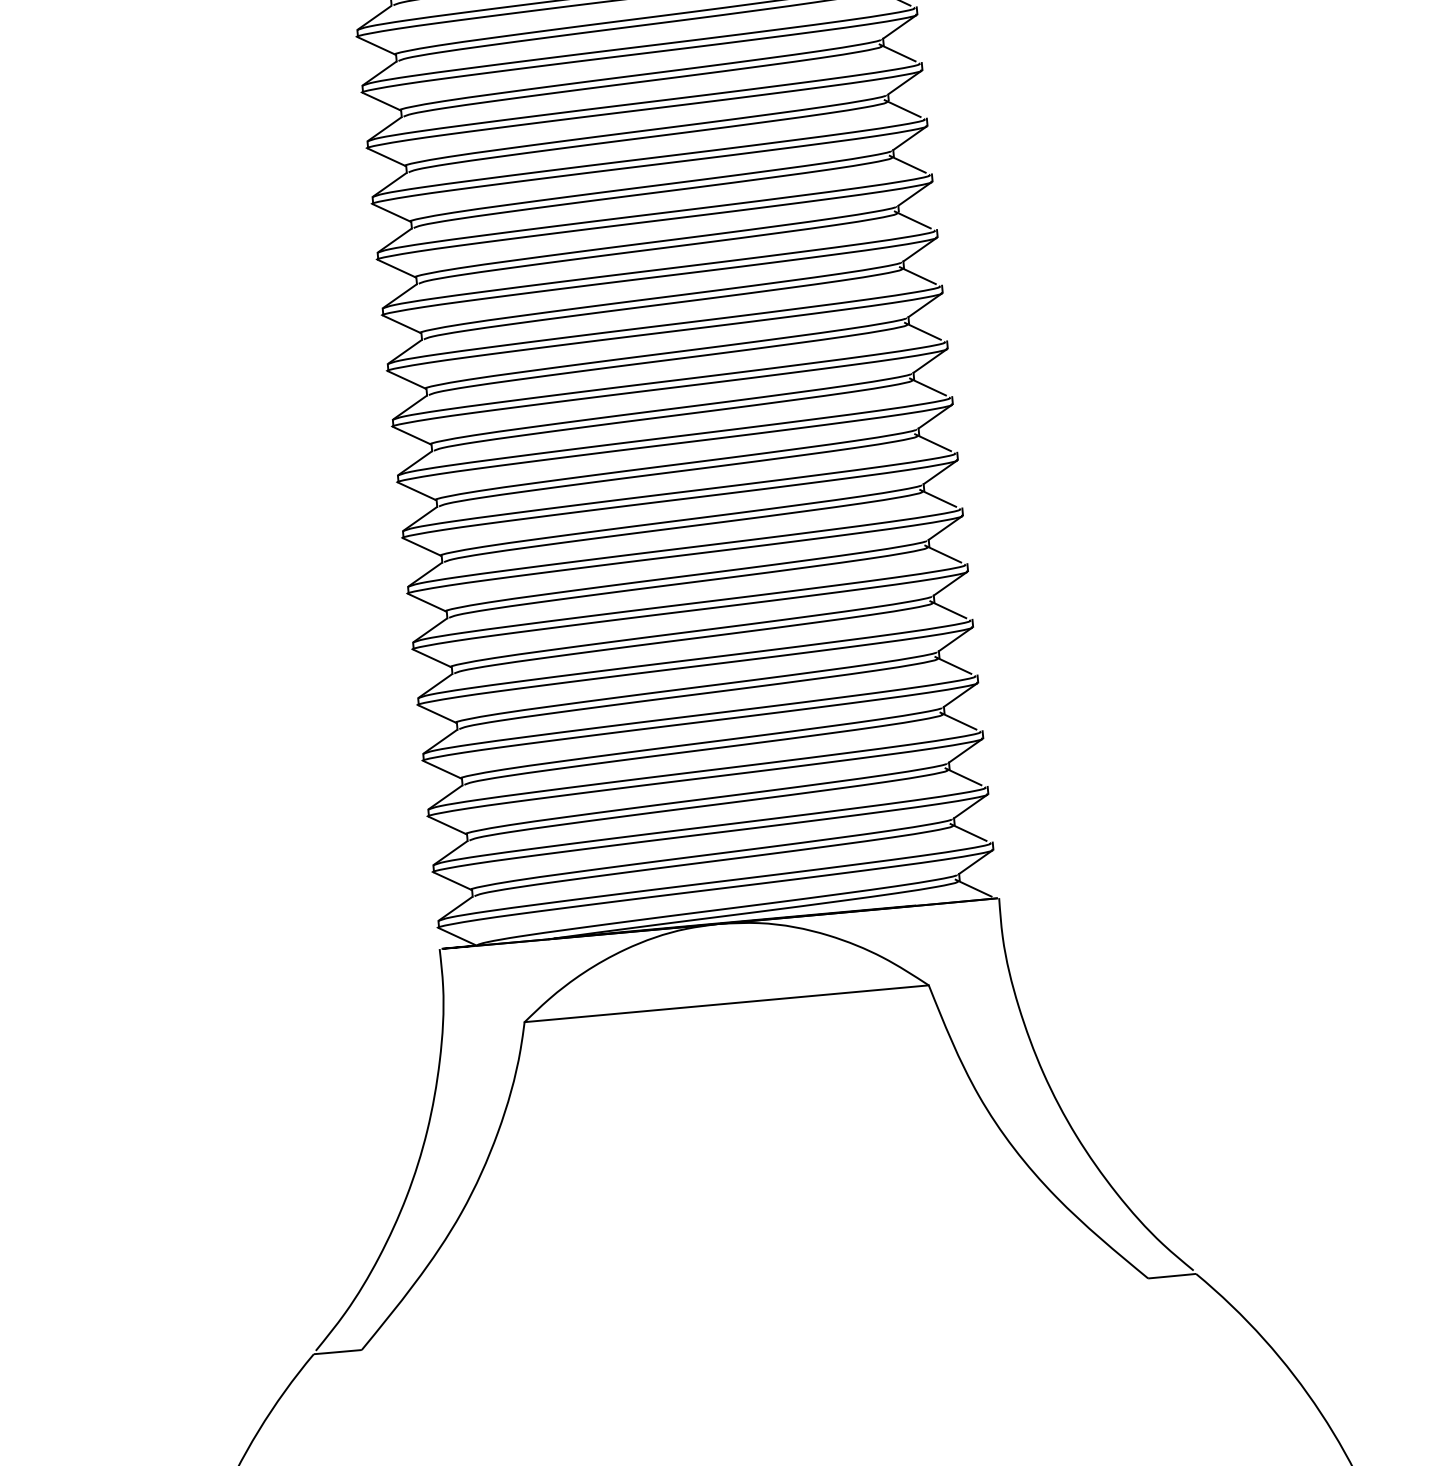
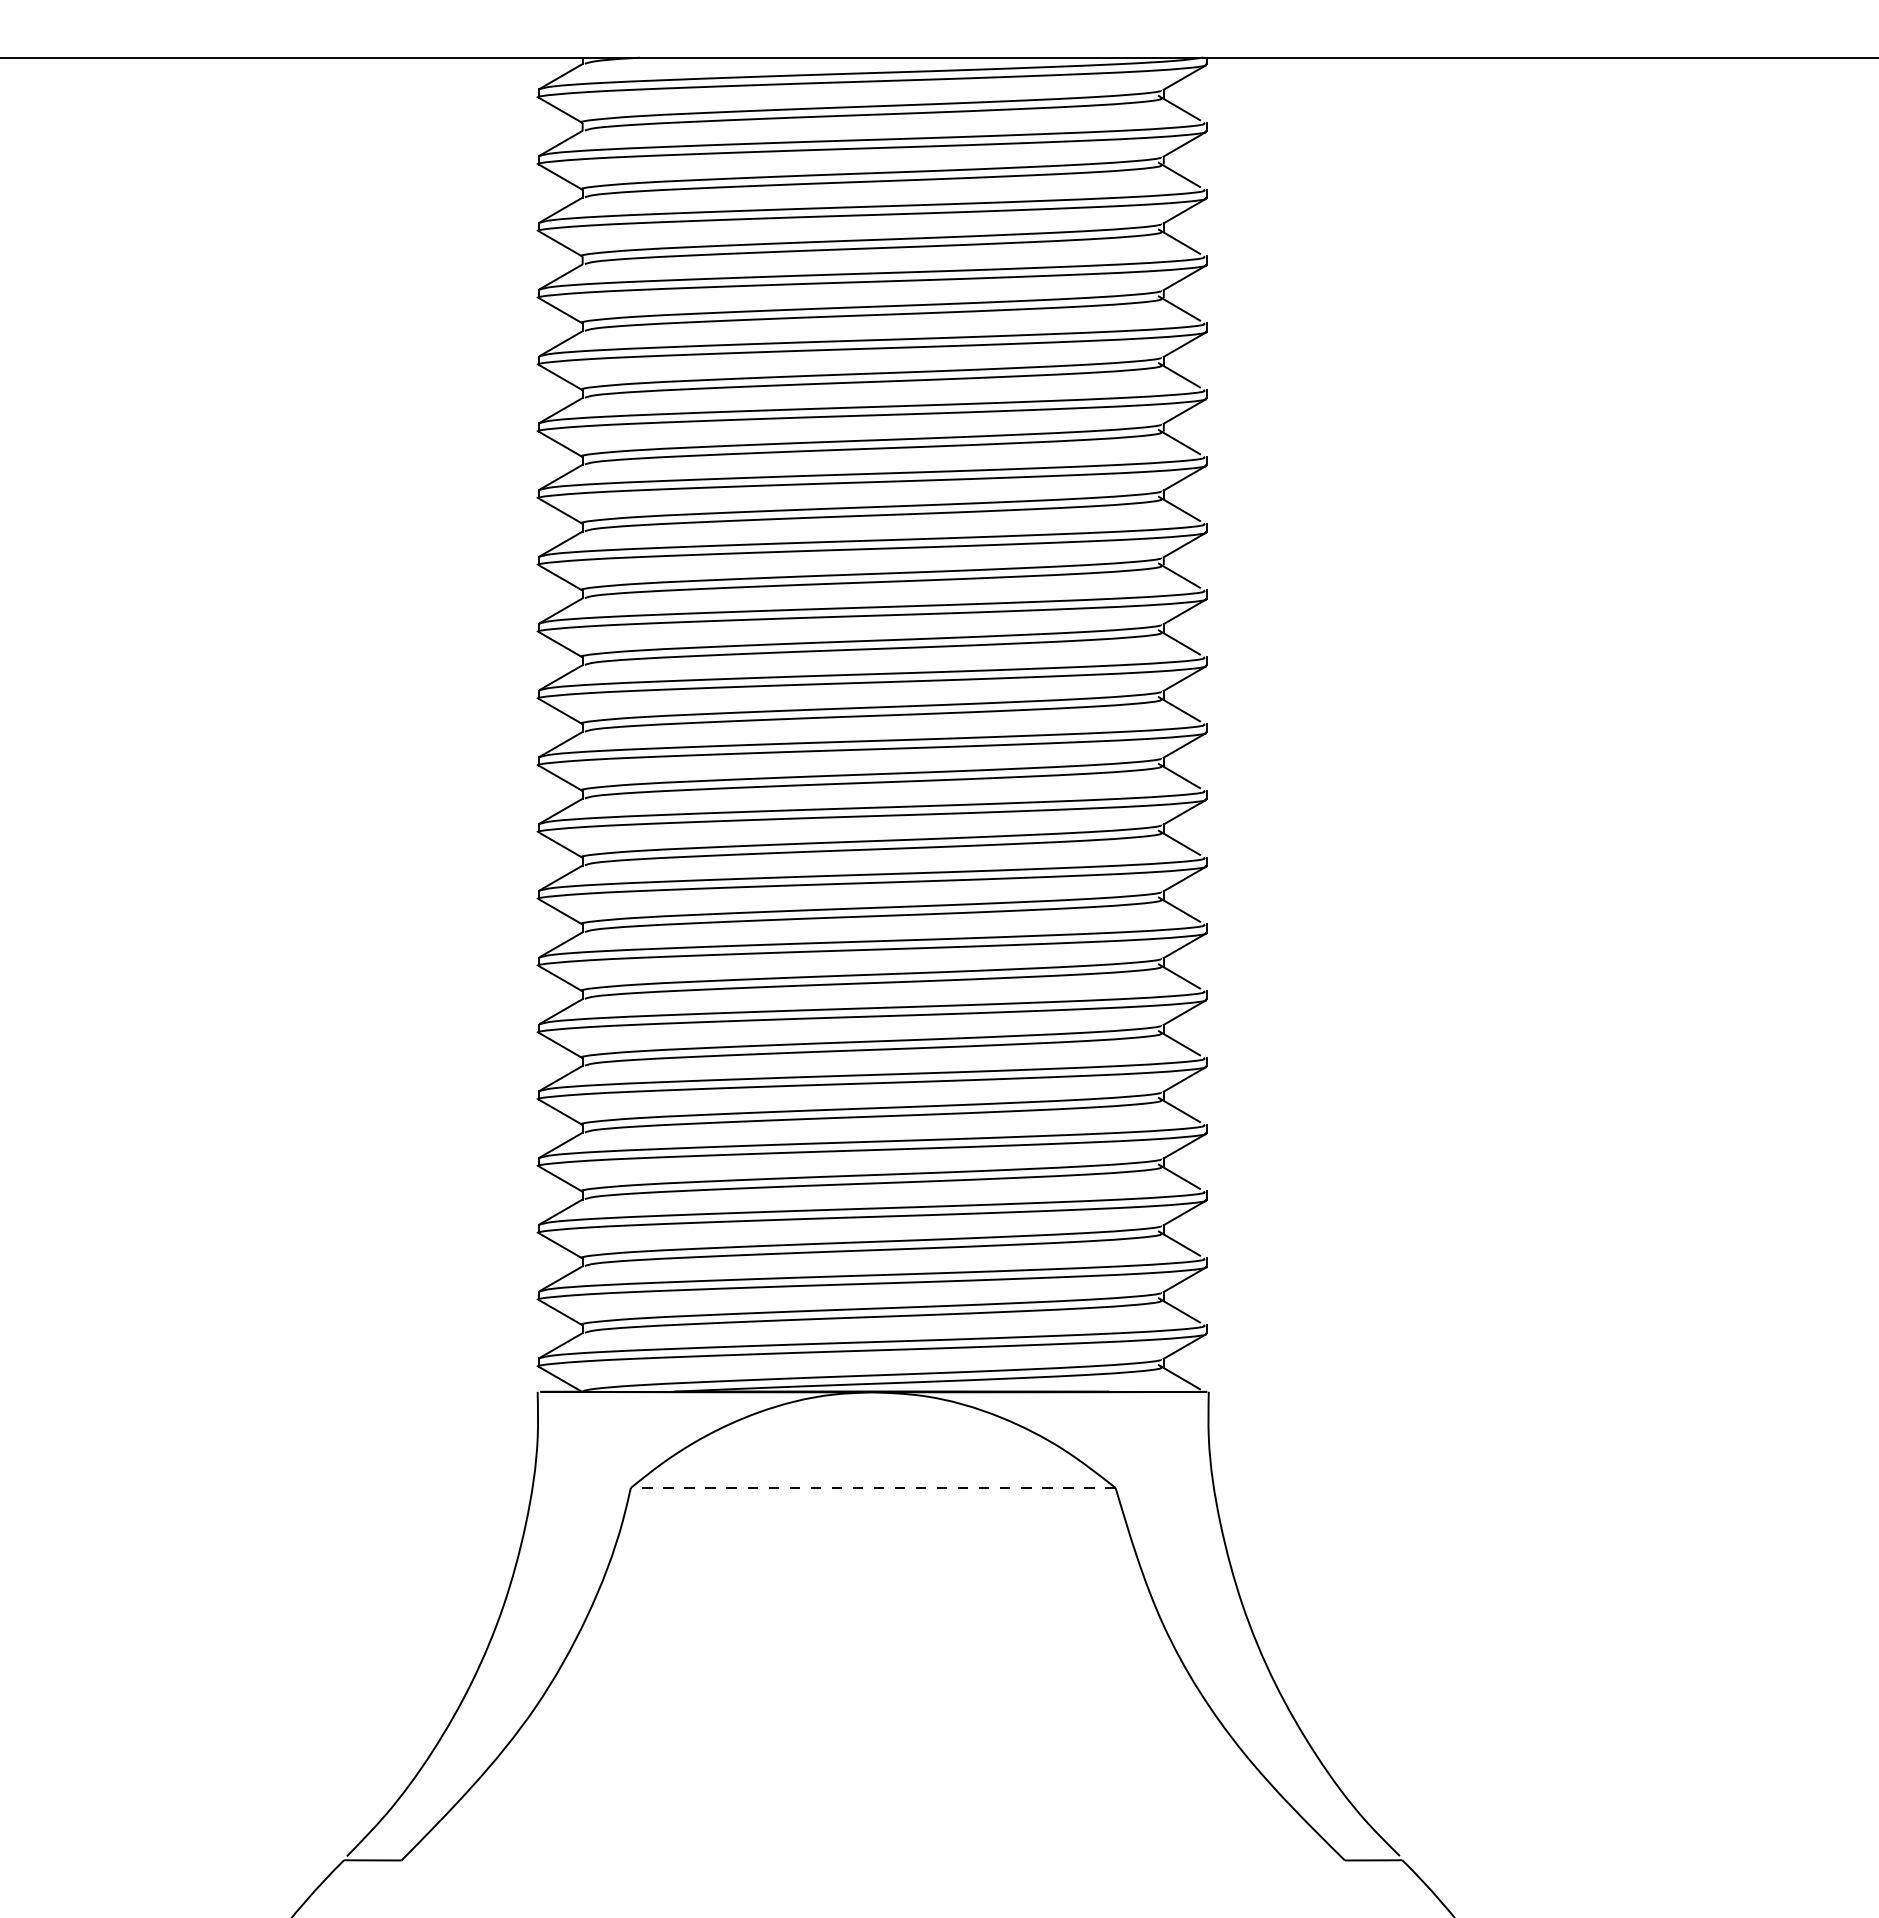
line: (726, 1004) -> (872, 1488), solid -> dashed

